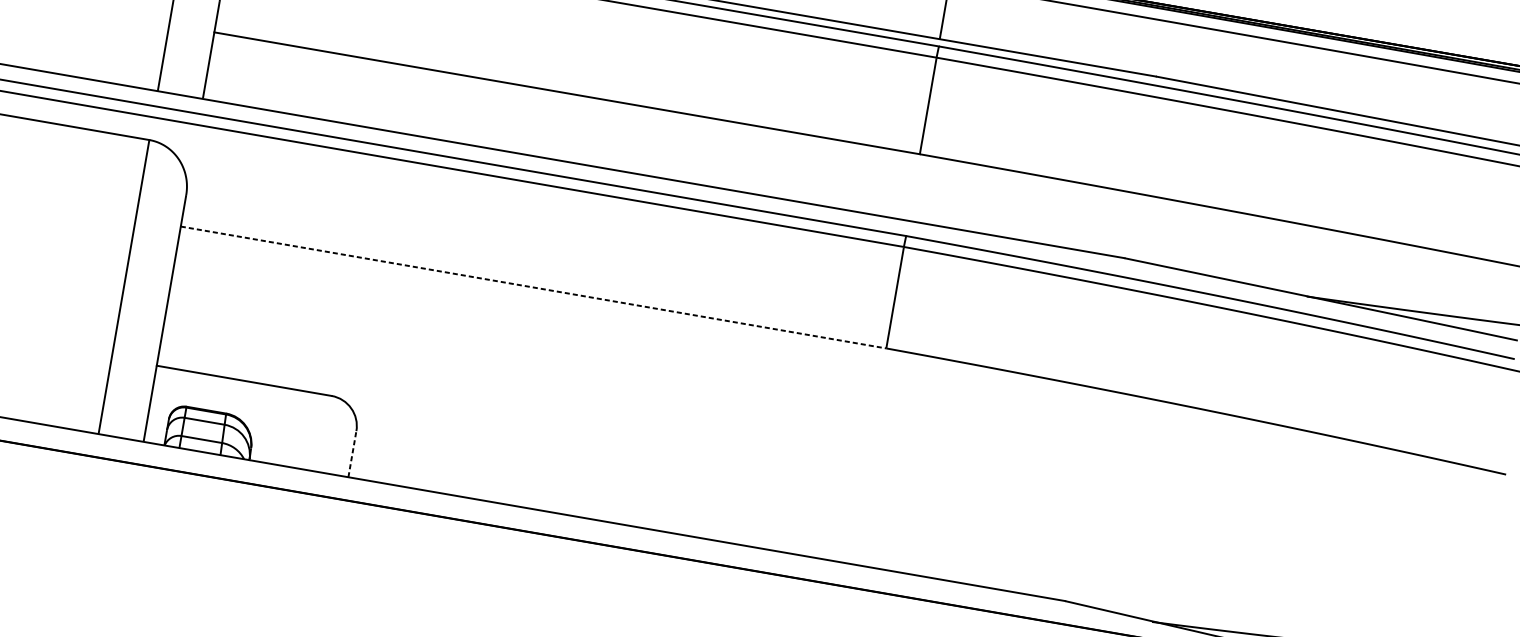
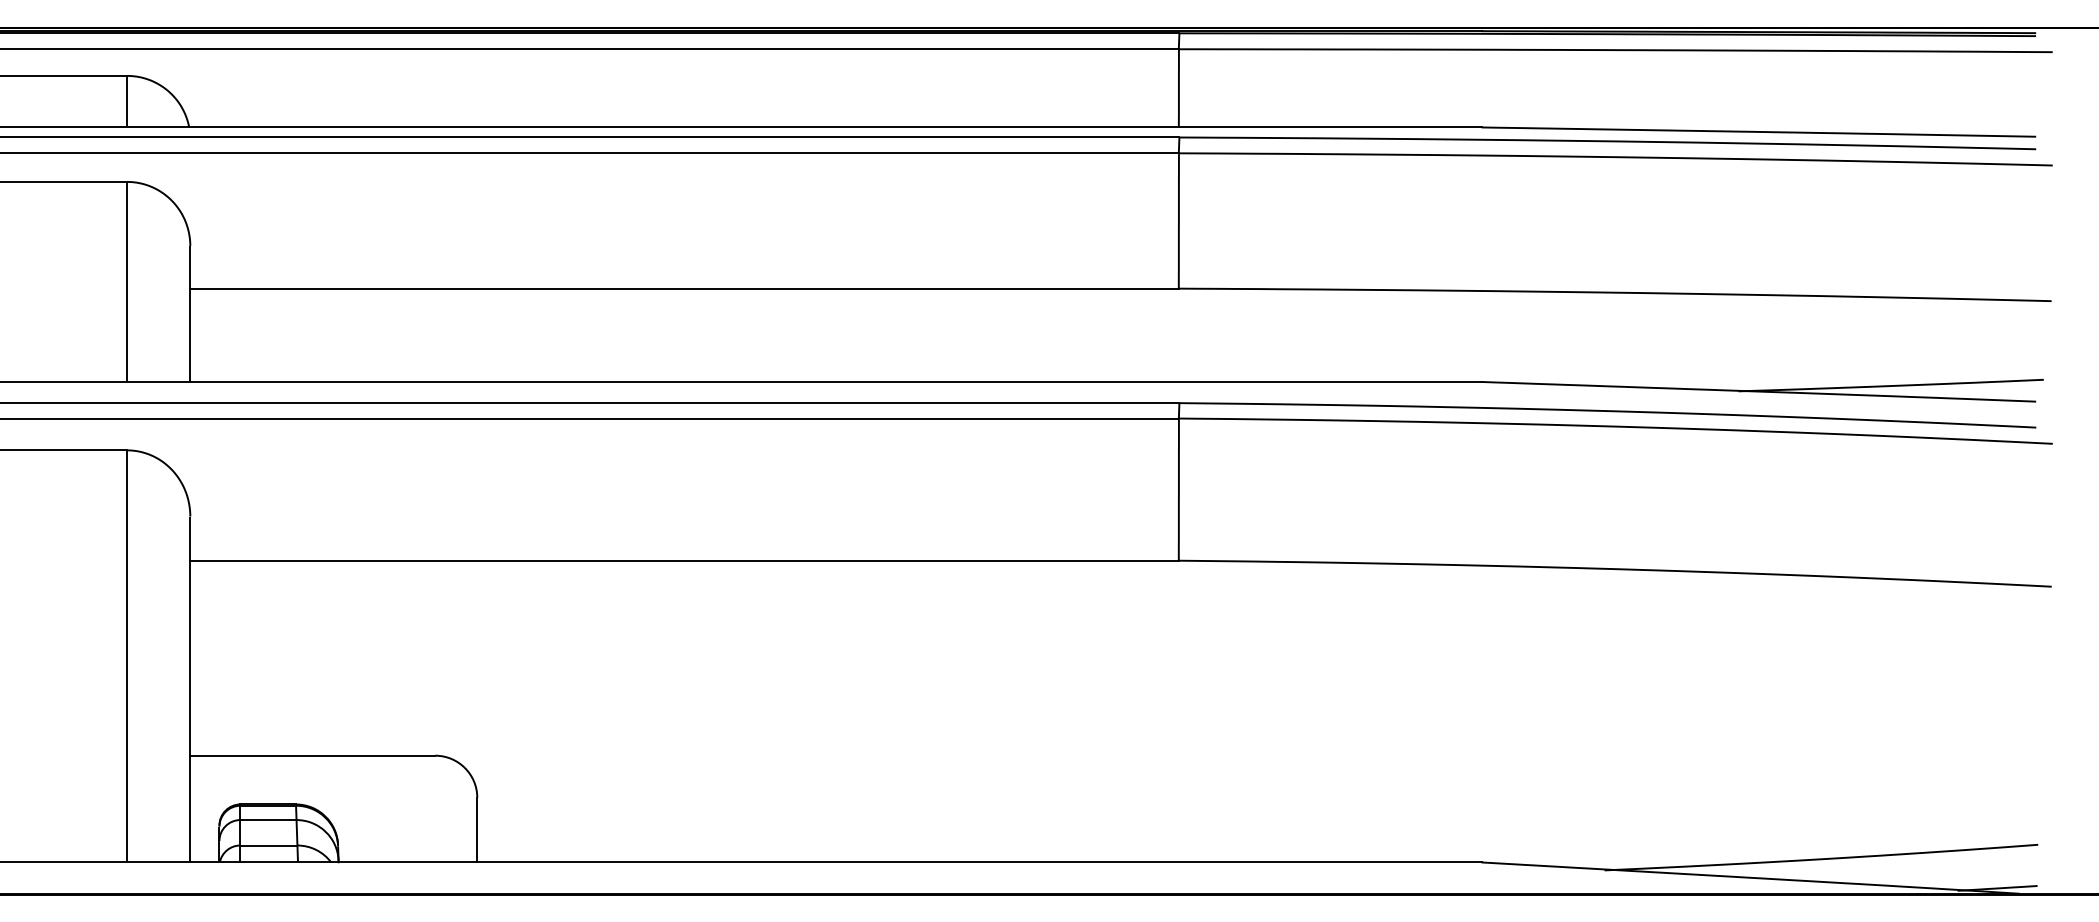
line: (534, 287) -> (685, 560), dashed -> solid
line: (352, 453) -> (477, 829), dashed -> solid

